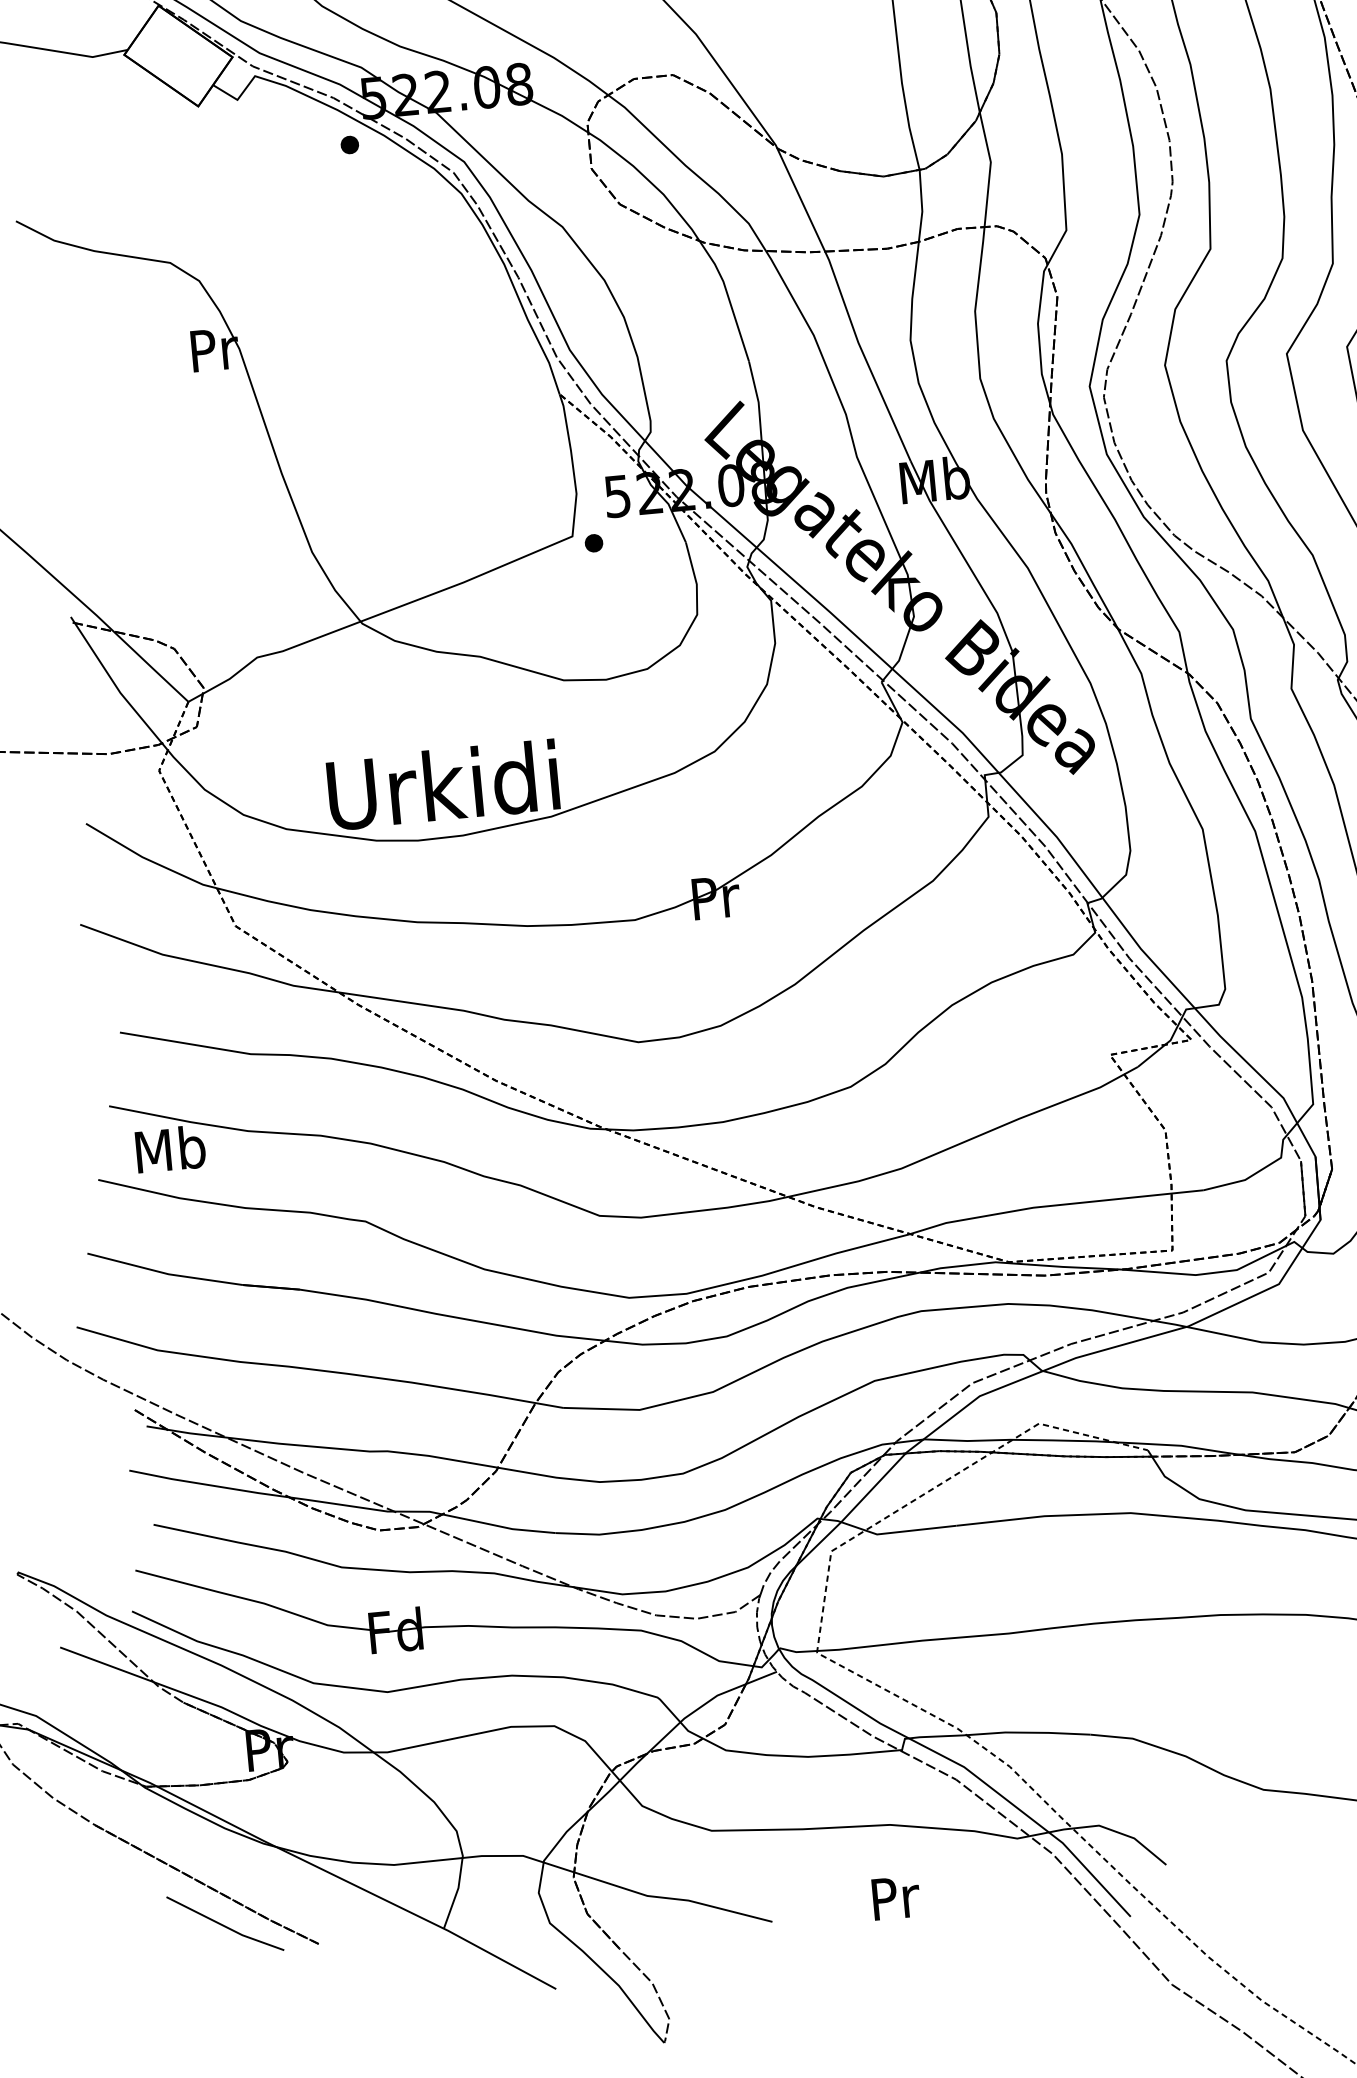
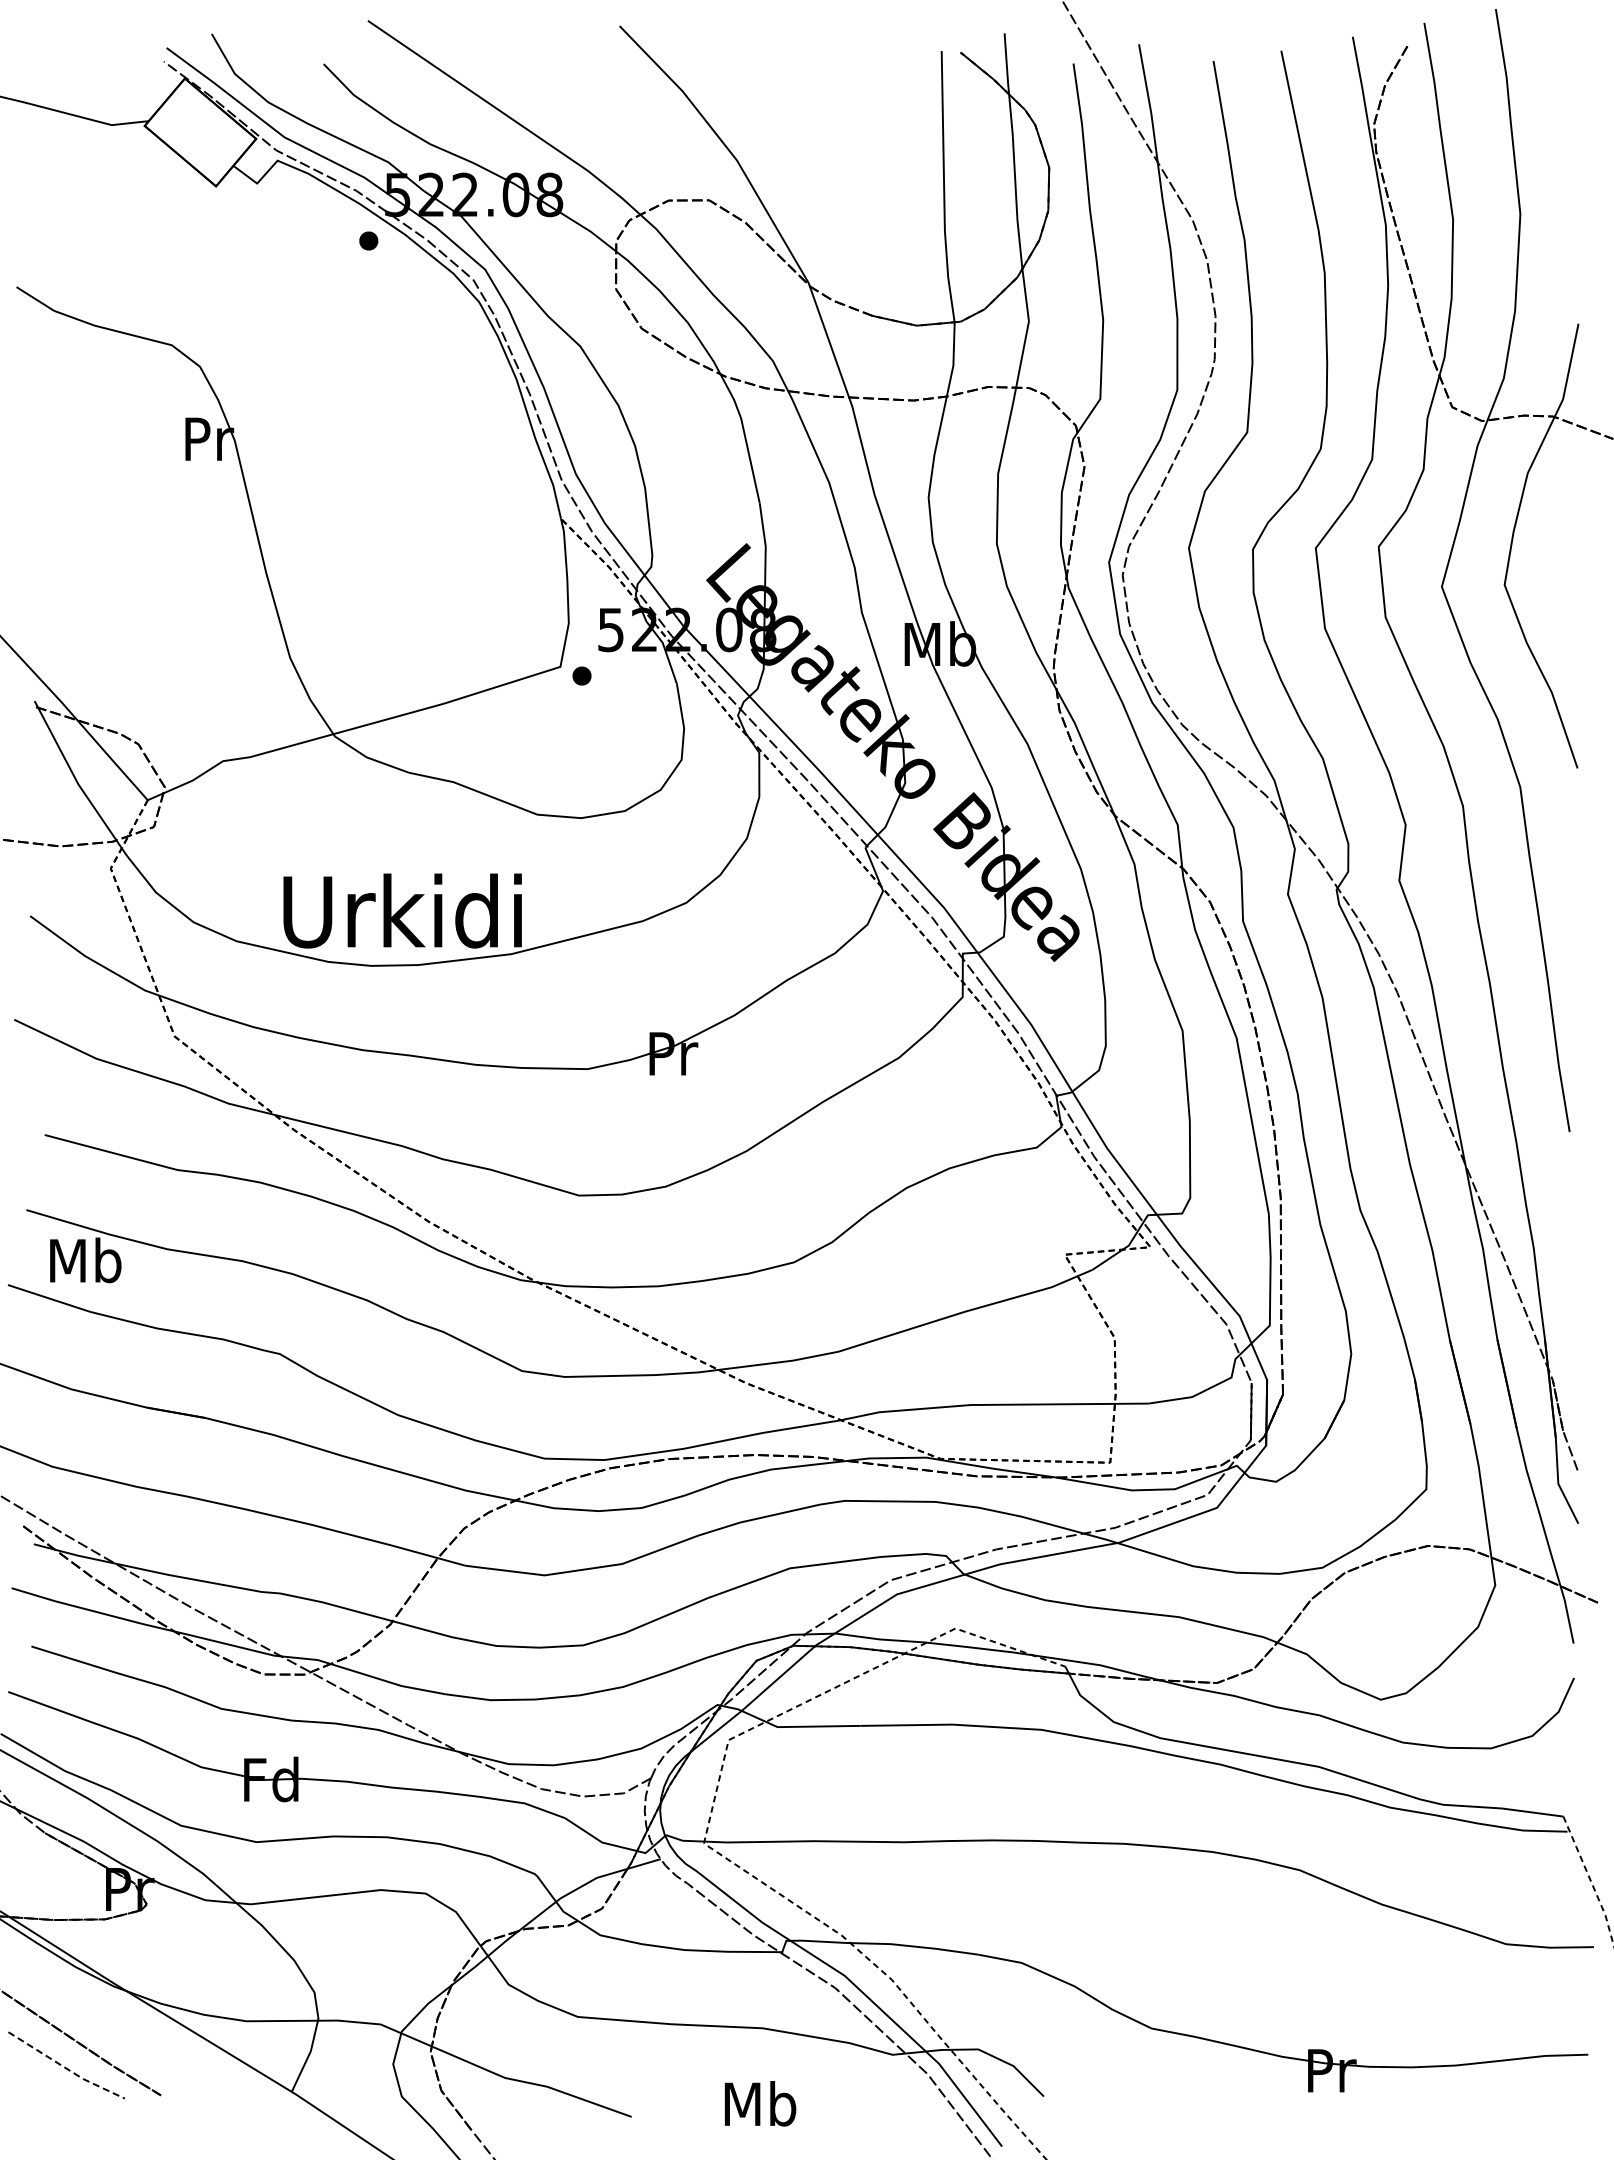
text: (894, 1897) -> (760, 2103), Pr -> Mb
line: (225, 1926) -> (66, 2068), solid -> dashed

